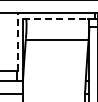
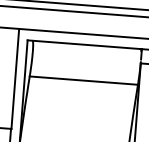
line: (55, 19) -> (83, 45), dashed -> solid
line: (17, 41) -> (15, 78), dashed -> solid

